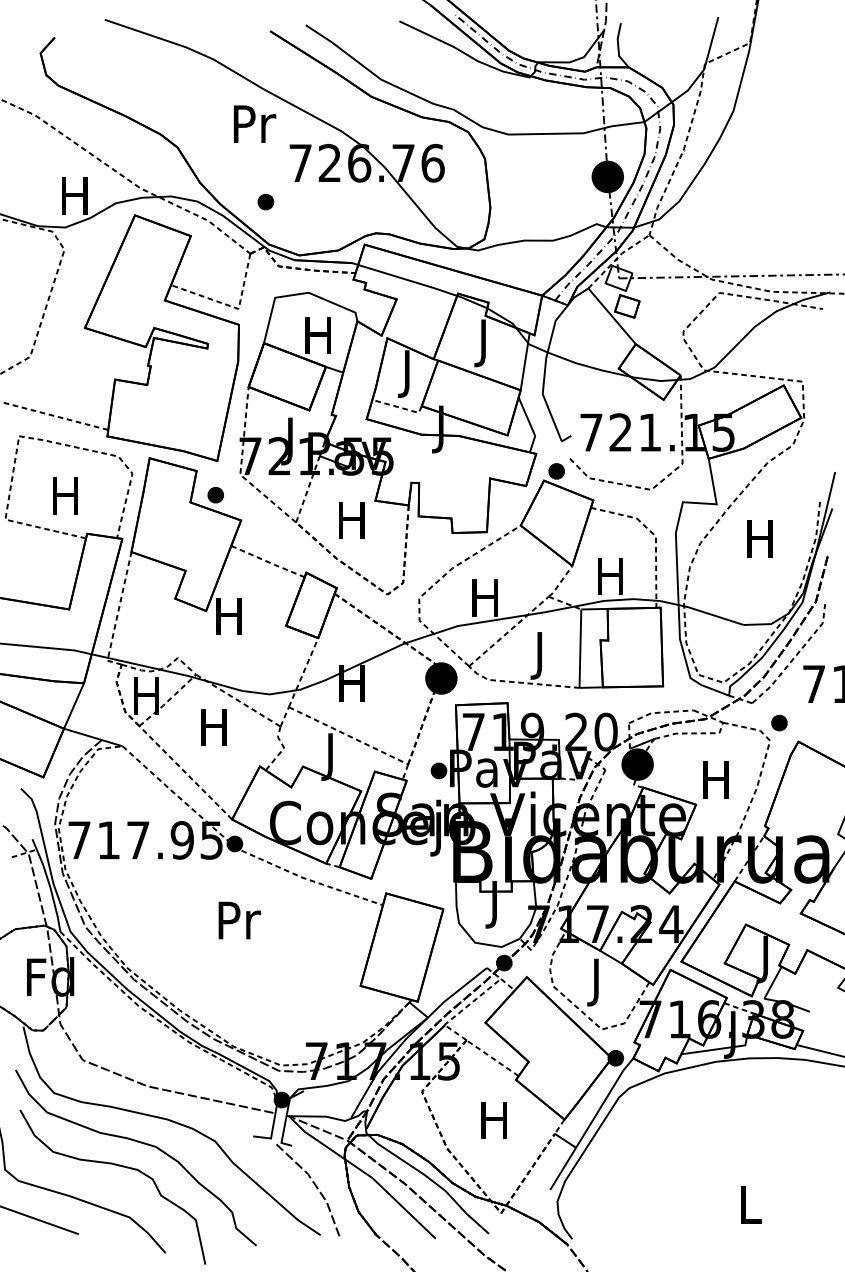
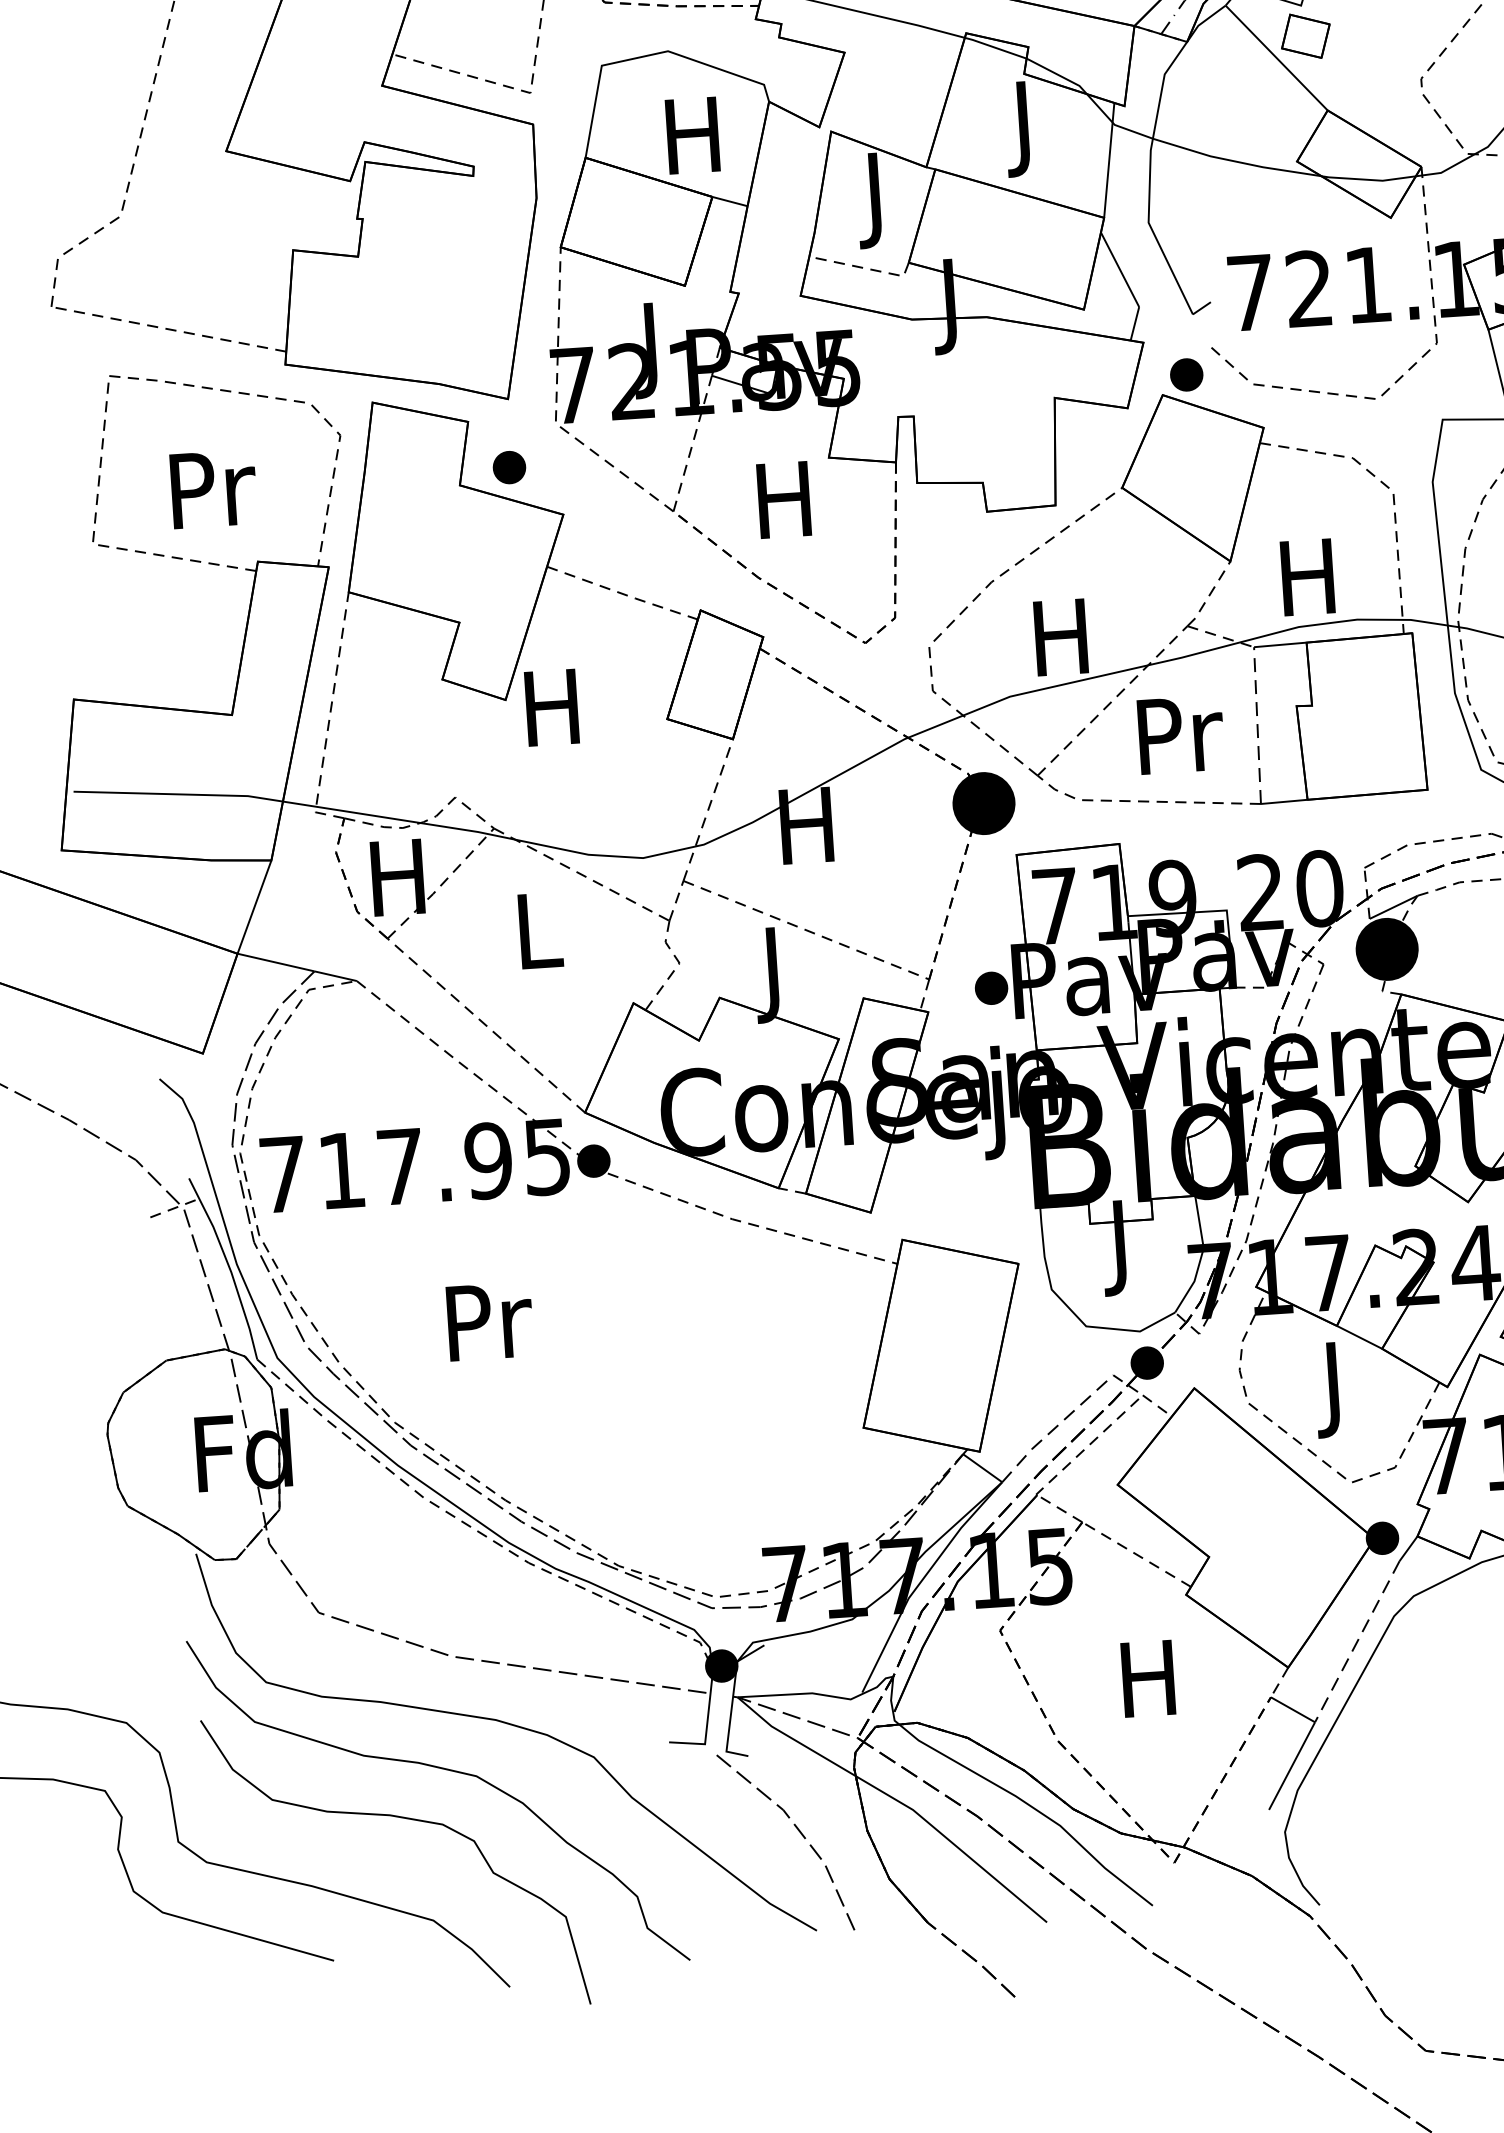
text: (67, 495) -> (213, 487), H -> Pr
line: (580, 648) -> (1257, 725), solid -> dashed
text: (541, 655) -> (1180, 744), J -> Pr
text: (213, 727) -> (535, 931), H -> L
text: (239, 920) -> (489, 1321), moved
line: (456, 992) -> (1055, 1428), solid -> dashed
line: (599, 1109) -> (1356, 1642), solid -> dashed

